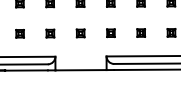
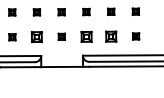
part: (50, 32) -> (37, 36), size x1.6
part: (110, 32) -> (86, 36), size x1.6
part: (141, 32) -> (111, 36), size x1.6

